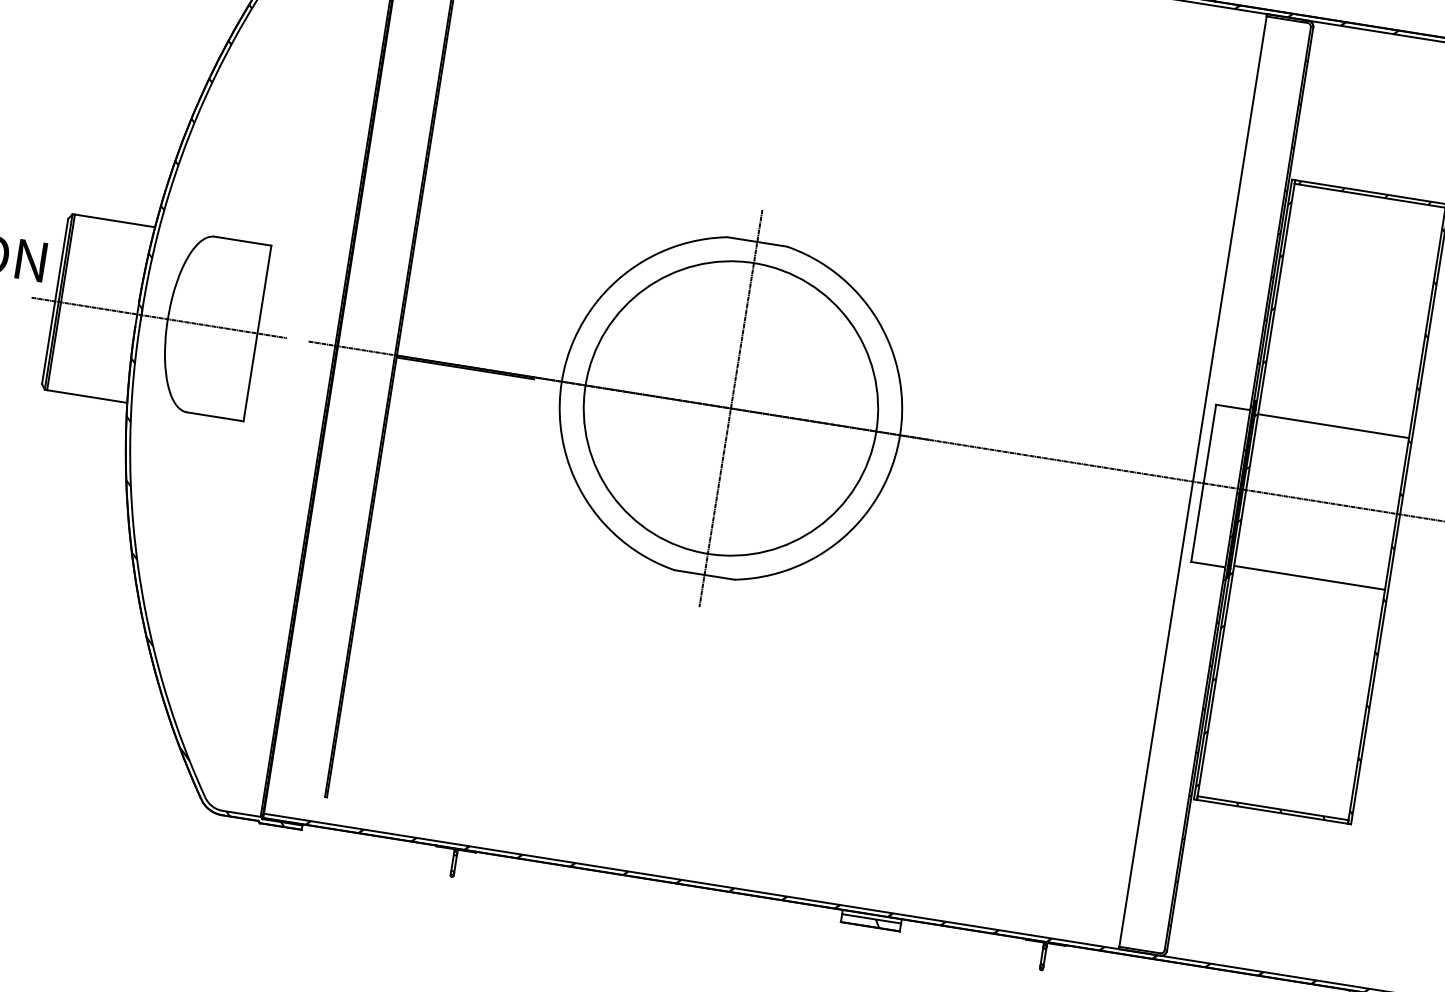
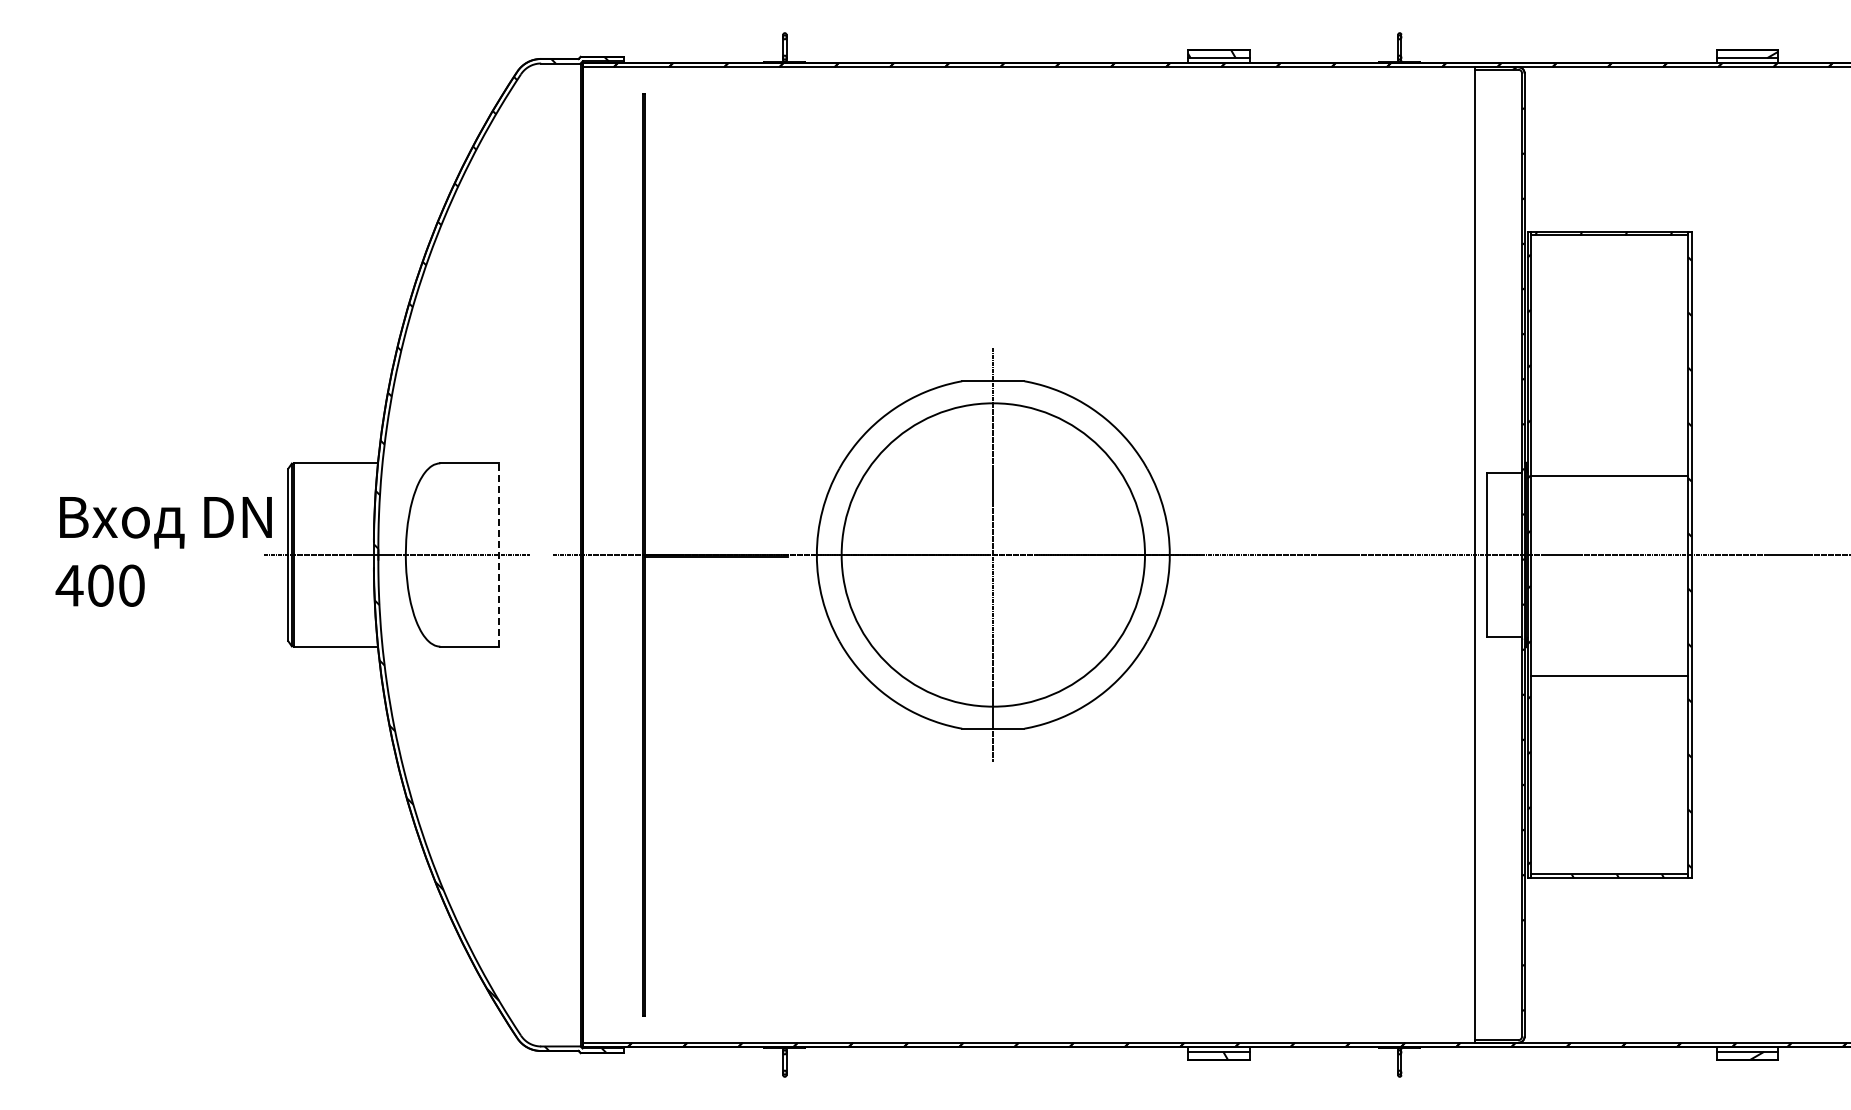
line: (257, 333) -> (499, 555), solid -> dashed
line: (1309, 578) -> (1609, 676), moved

